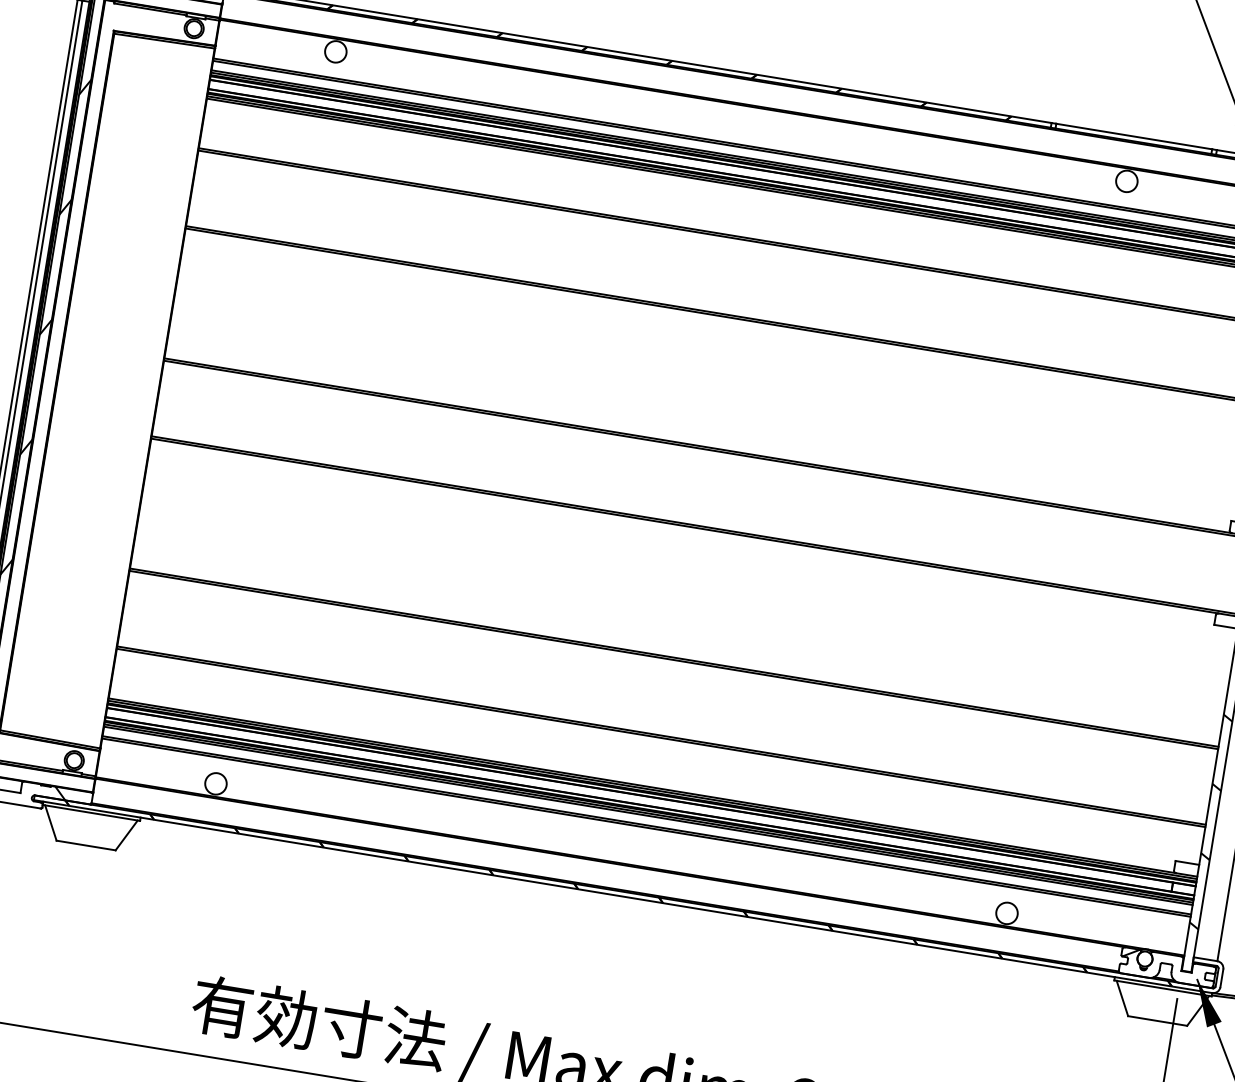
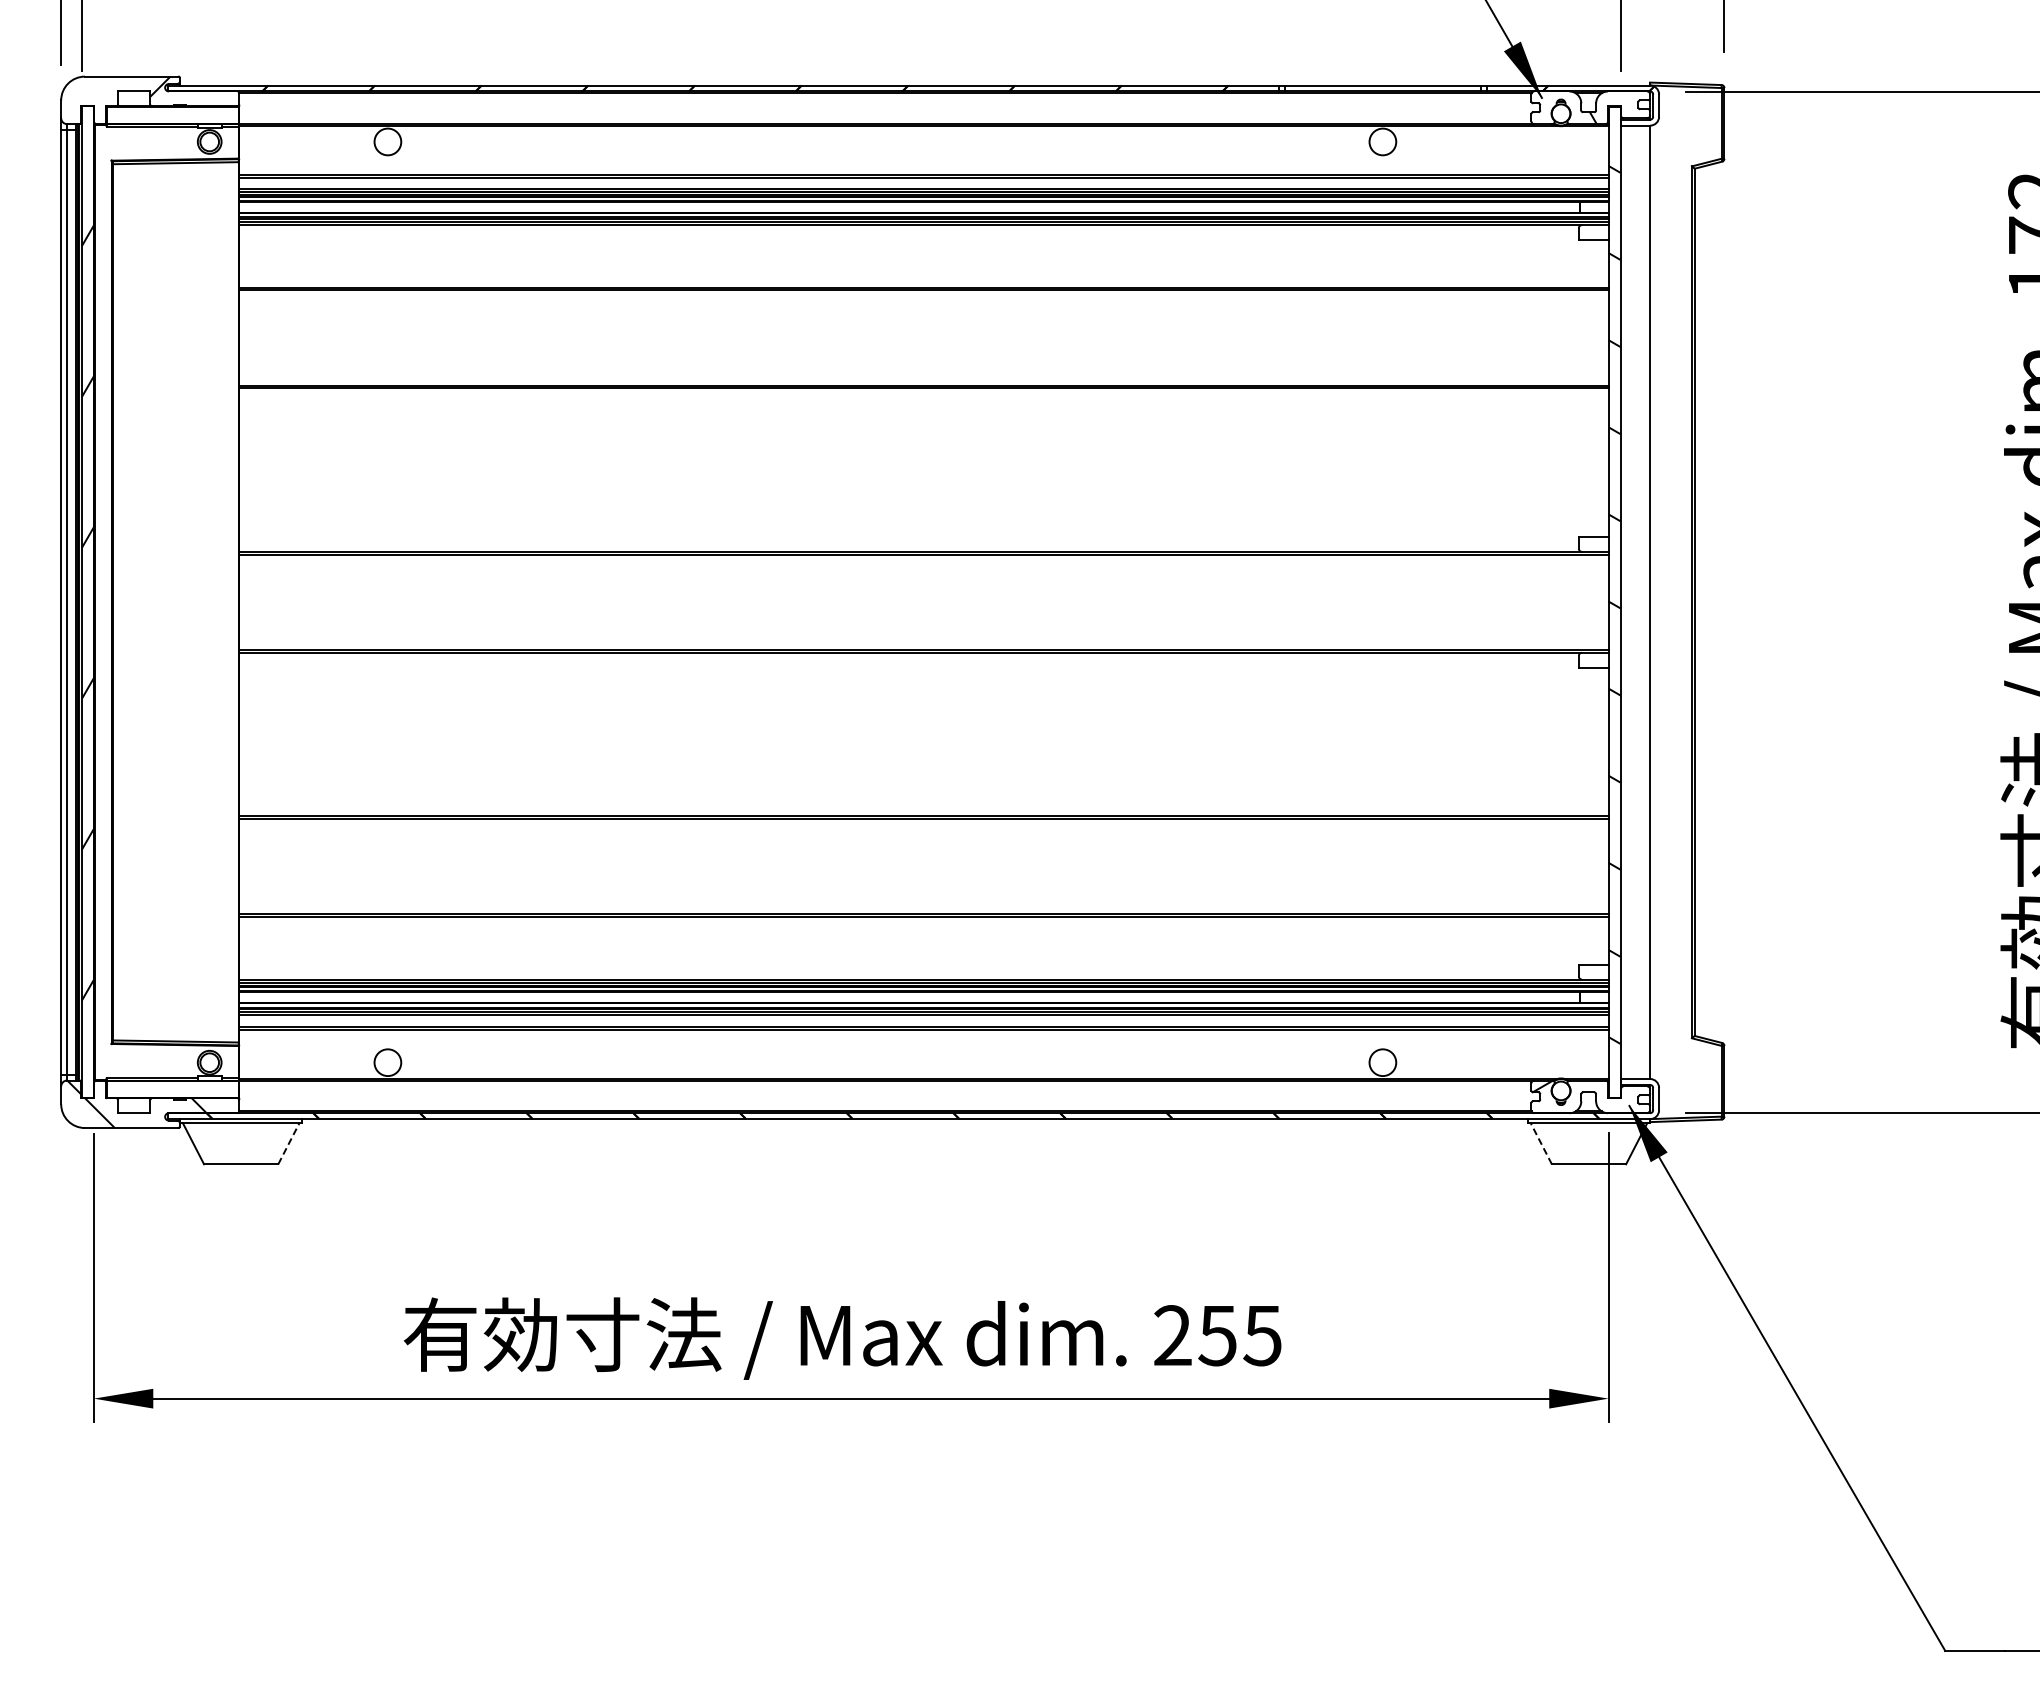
line: (127, 835) -> (289, 1143), solid -> dashed
line: (1122, 998) -> (1541, 1143), solid -> dashed

